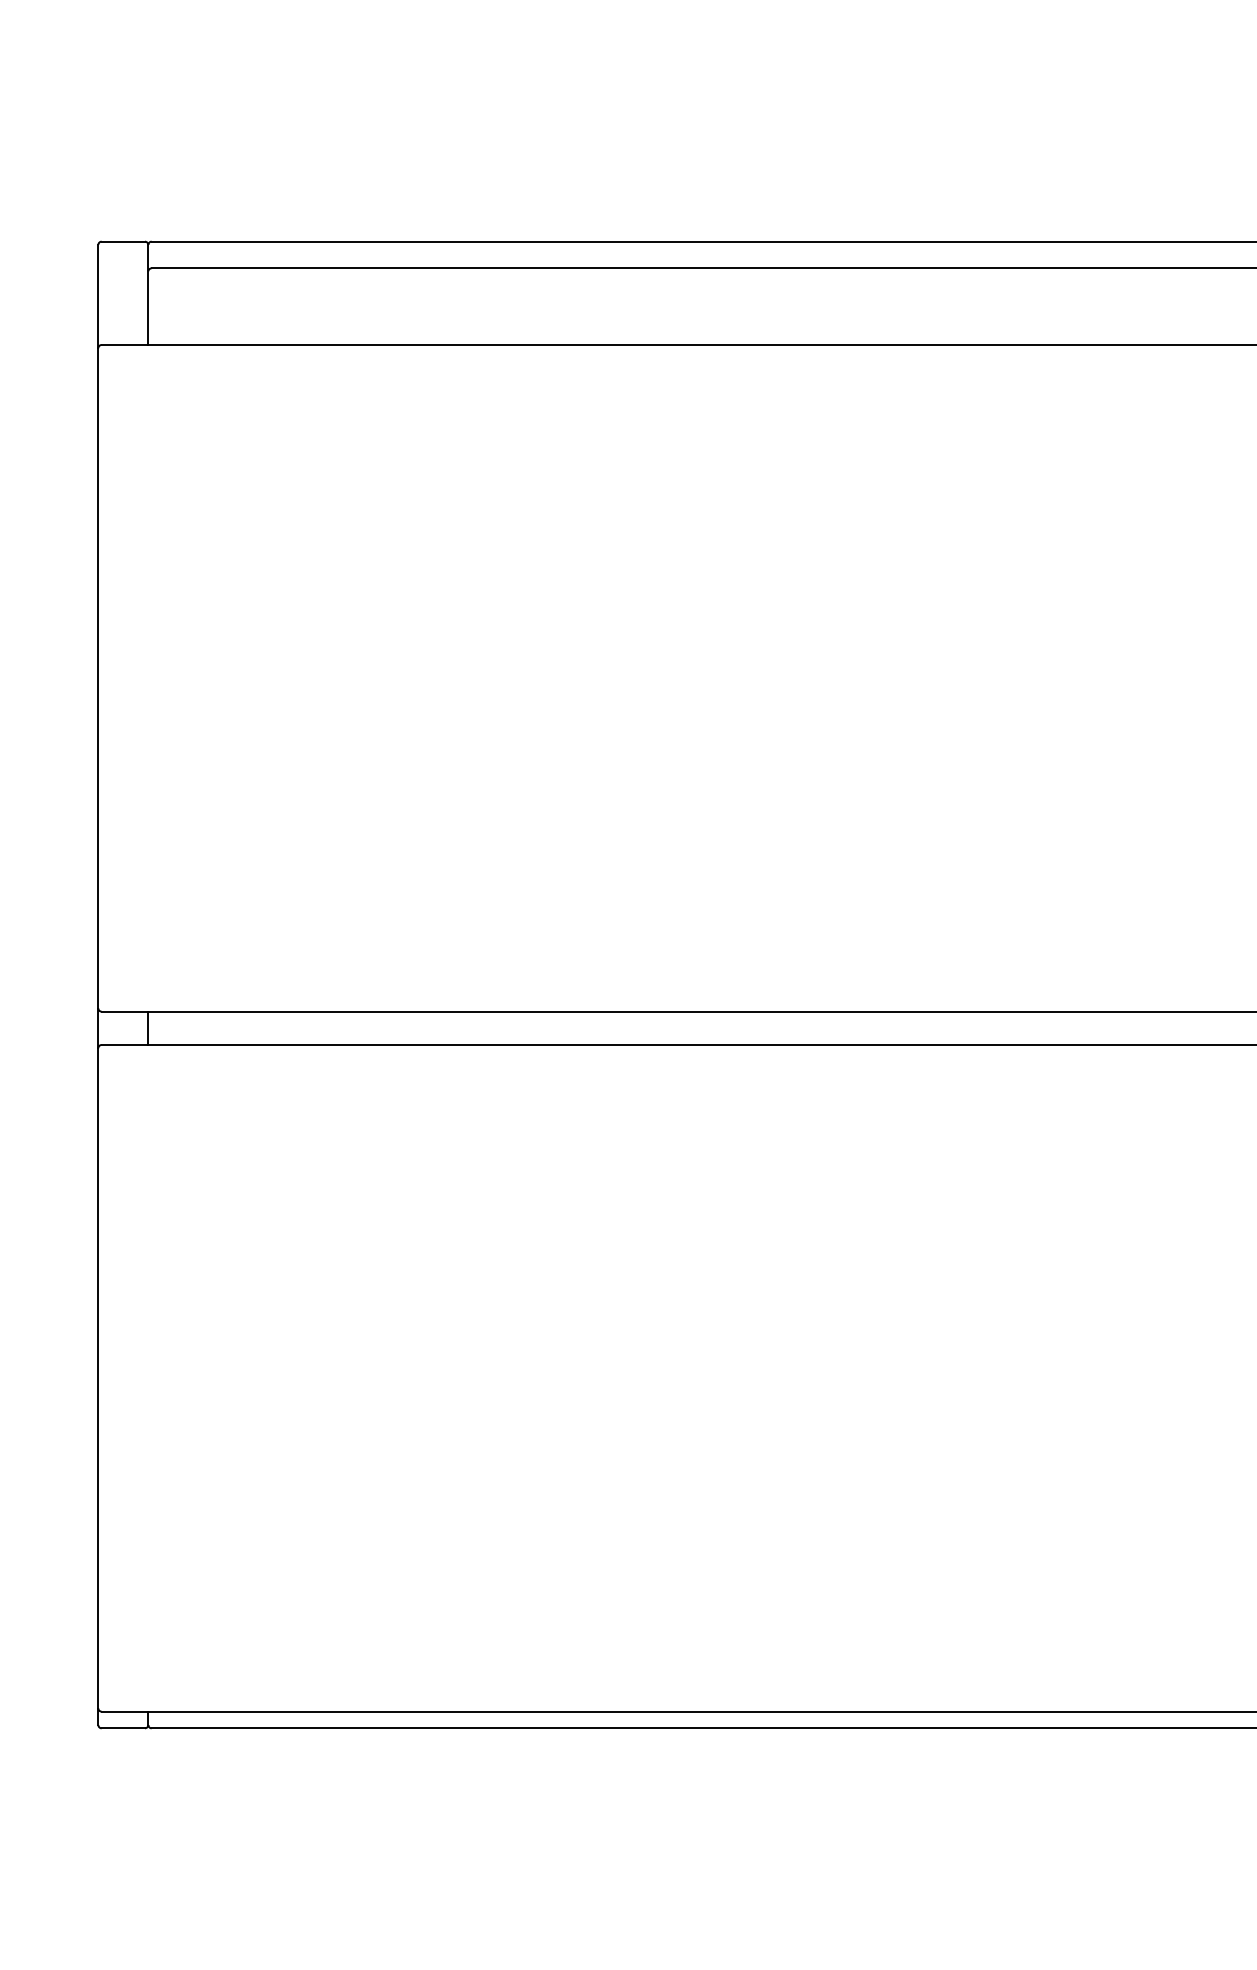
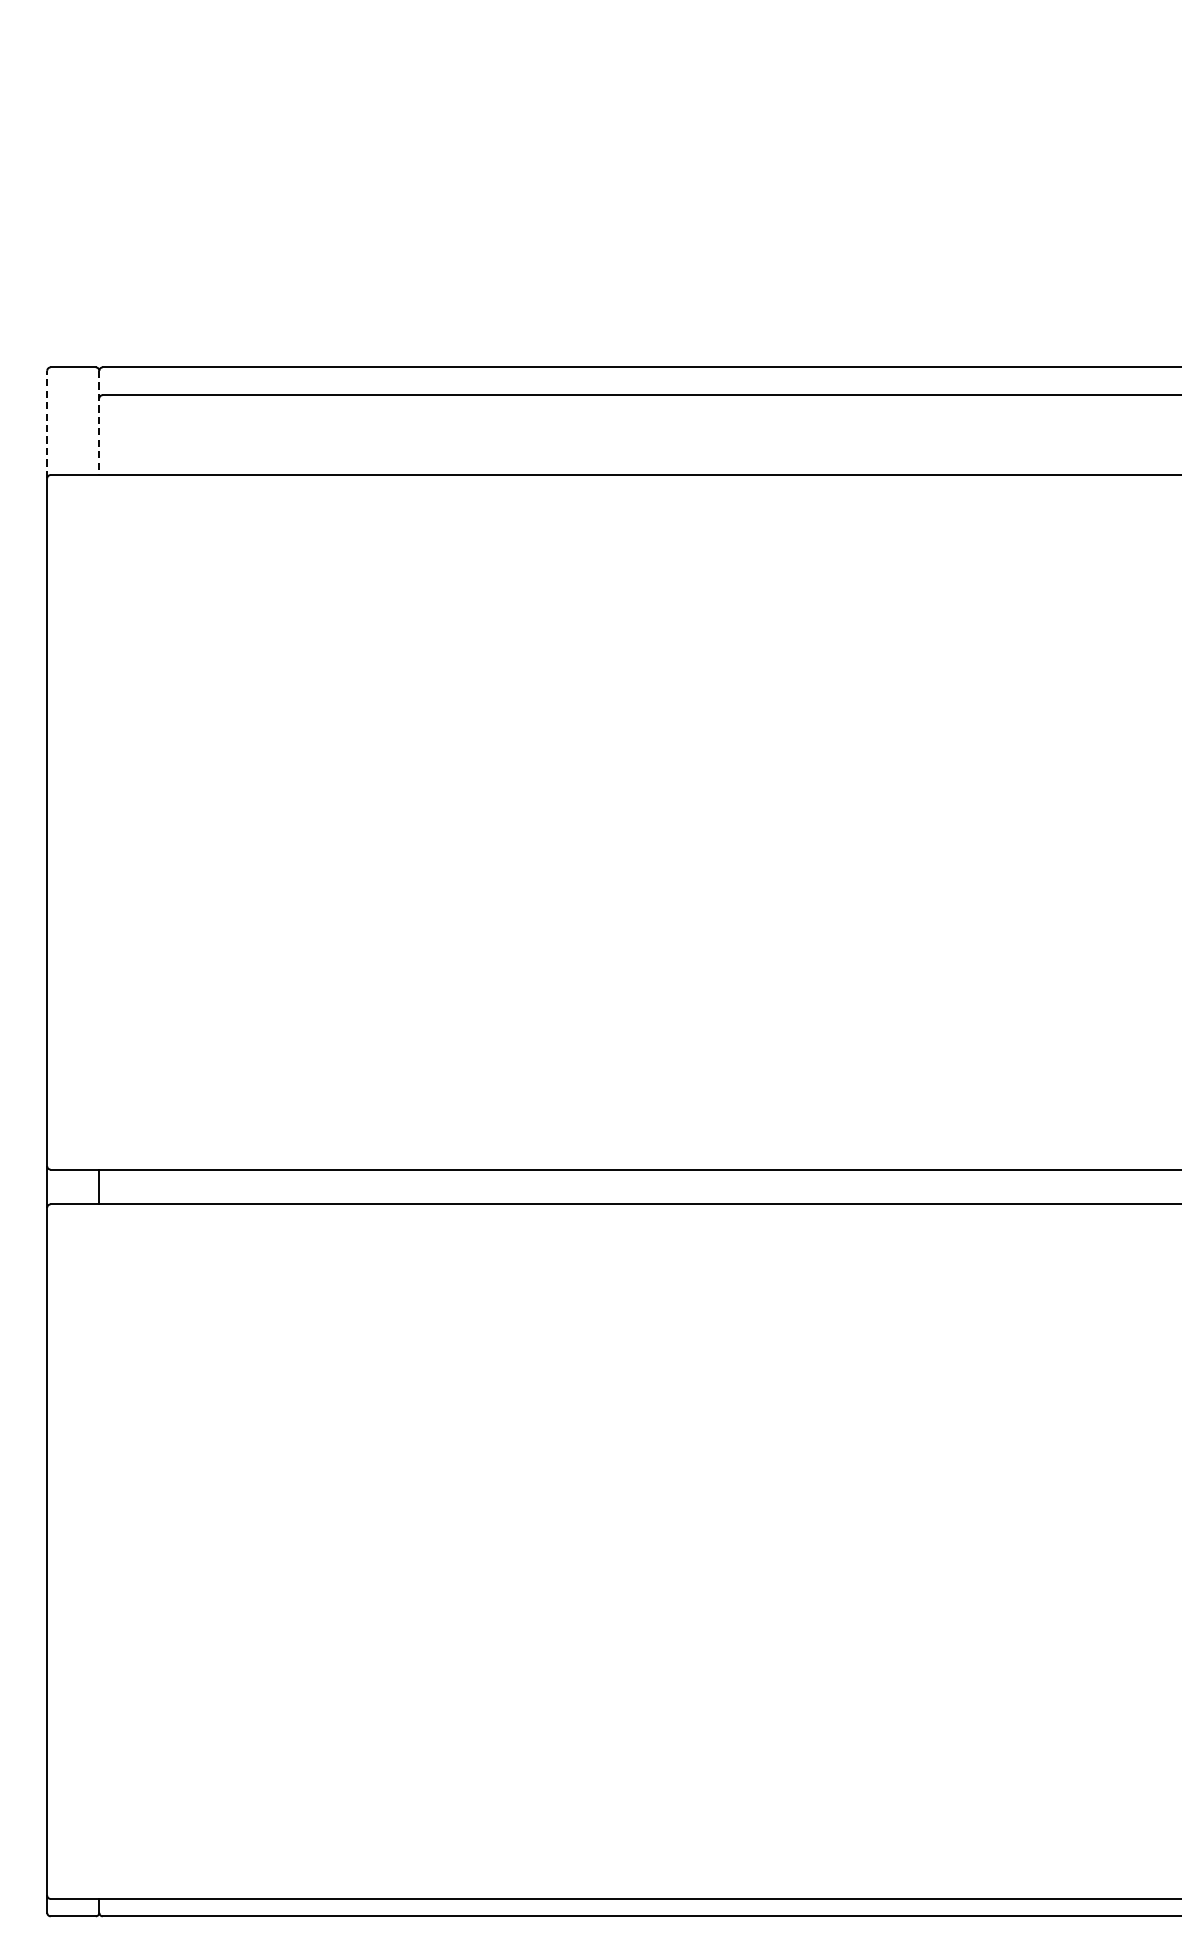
line: (148, 295) -> (99, 423), solid -> dashed
line: (98, 296) -> (47, 424), solid -> dashed

